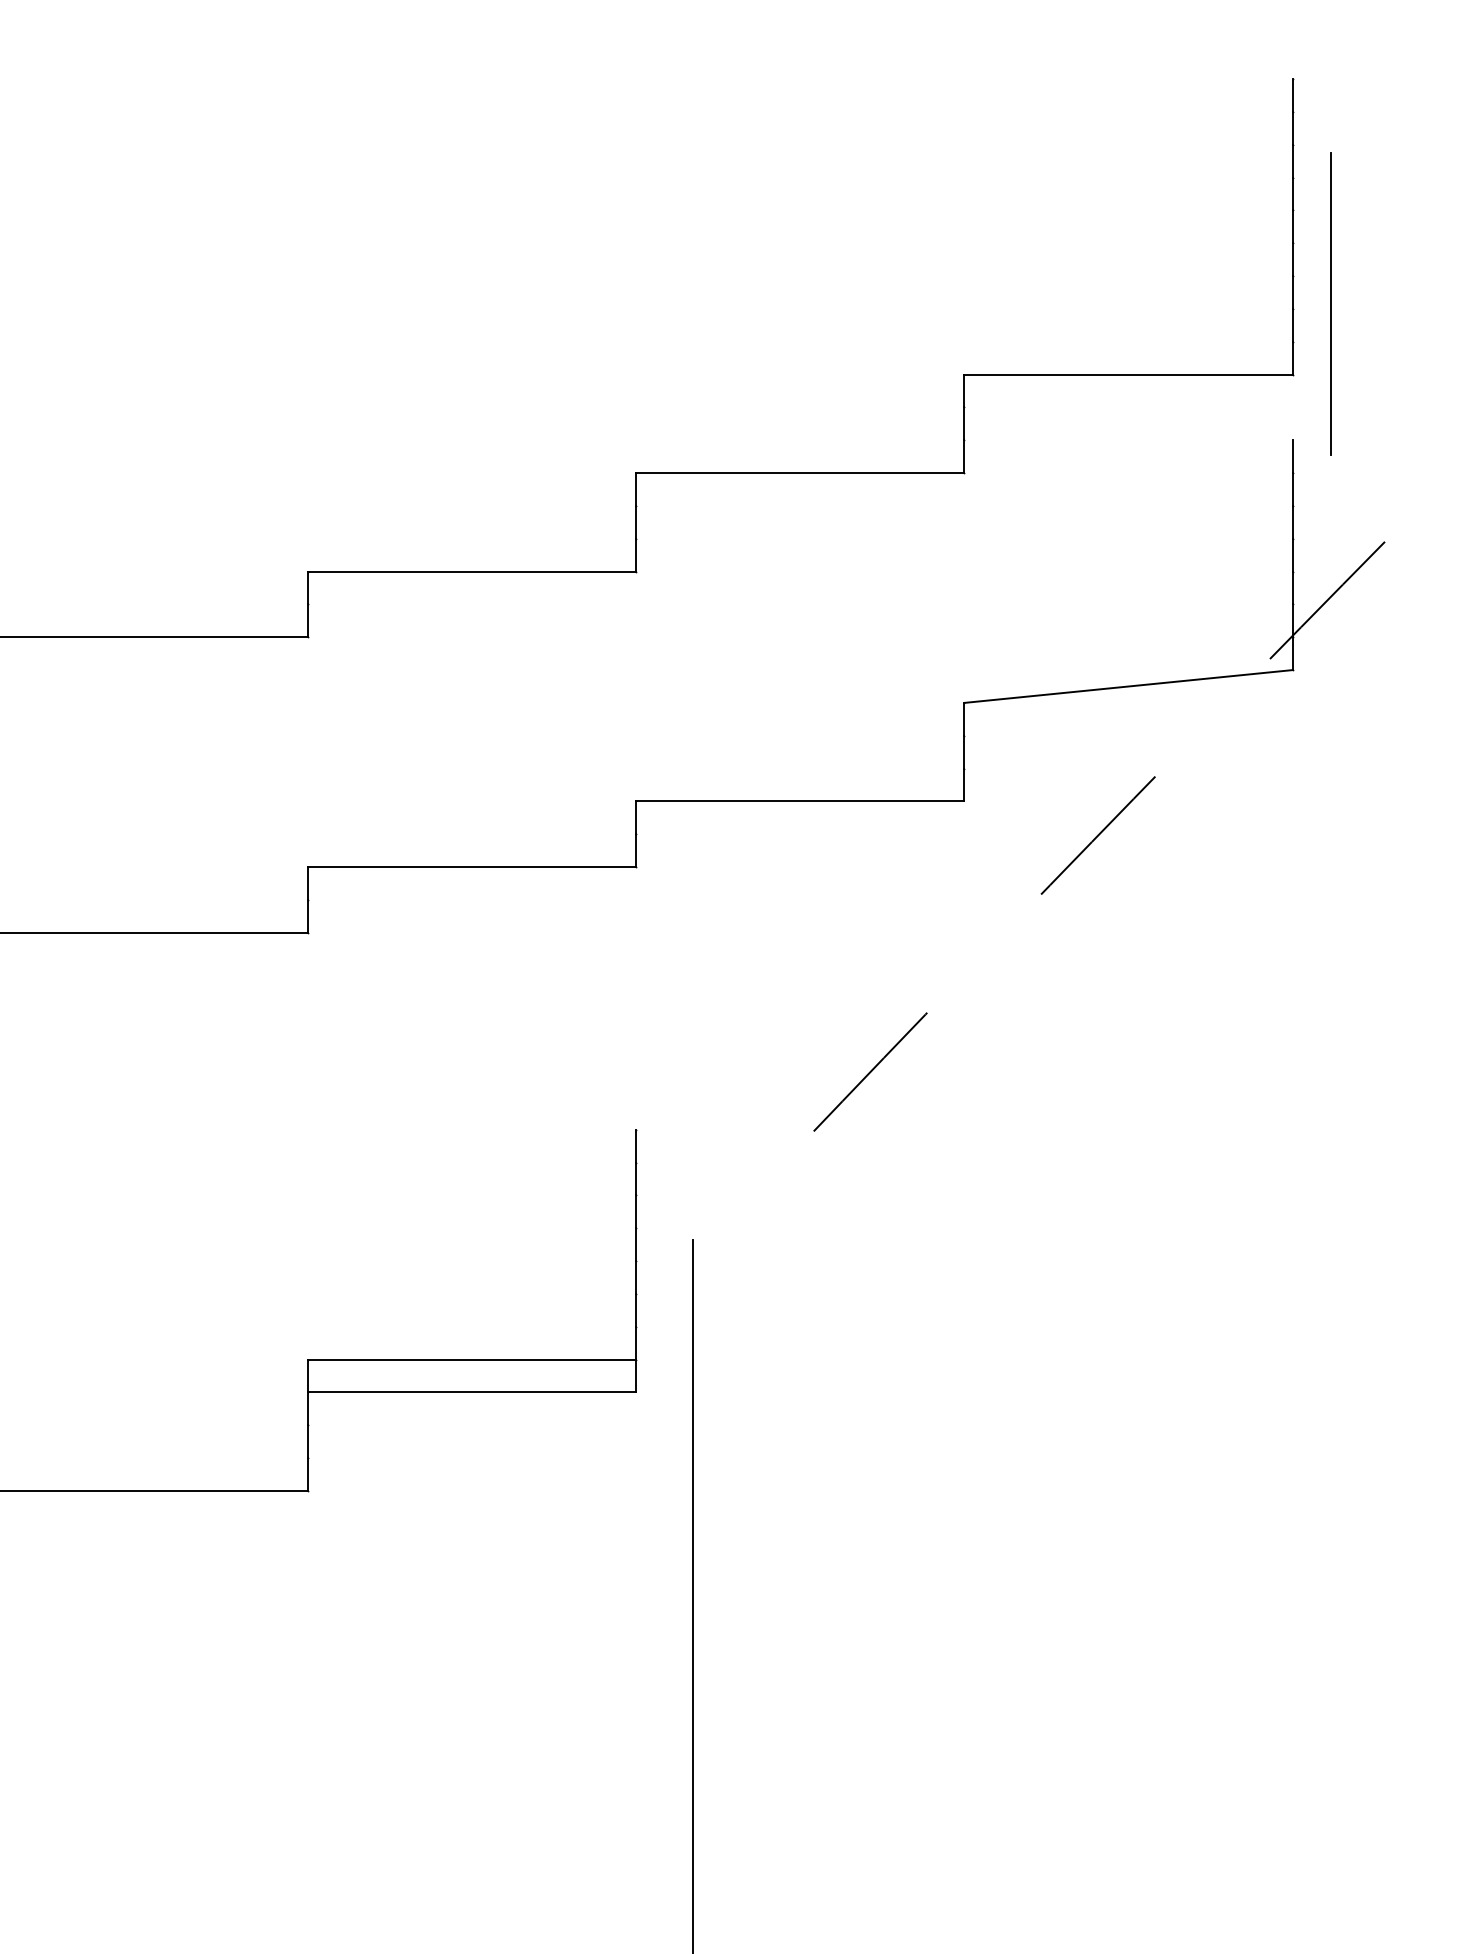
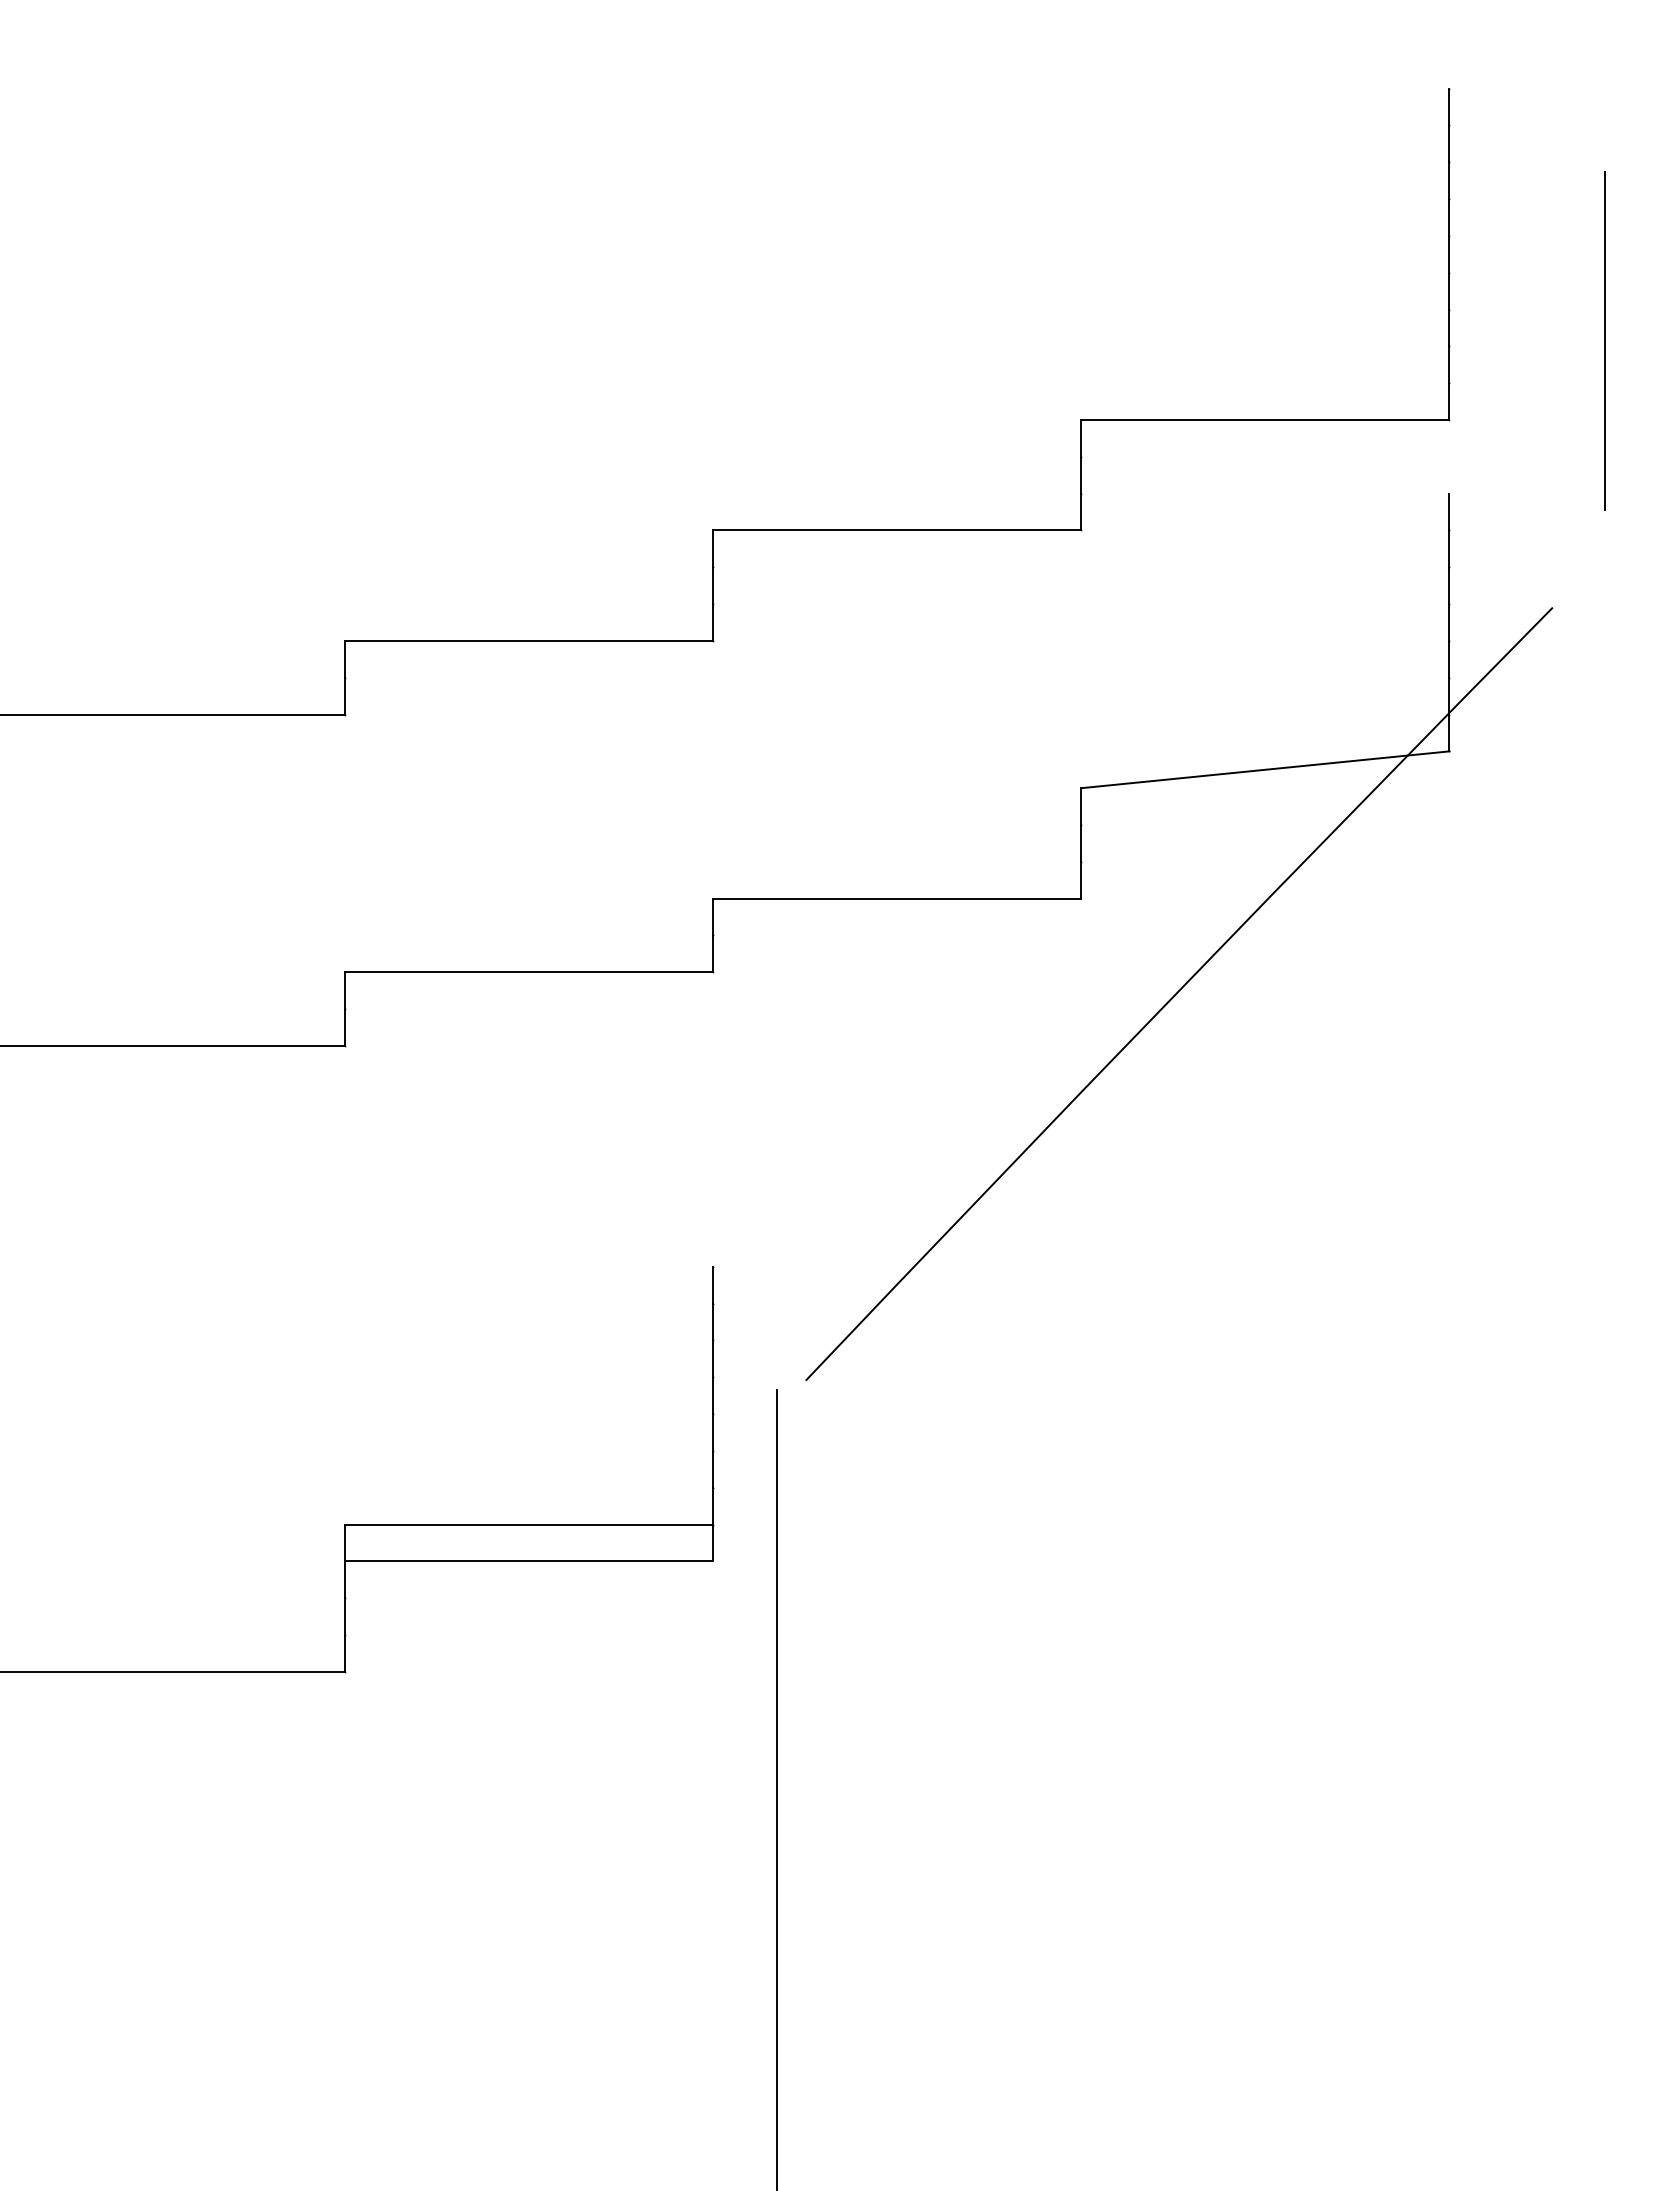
line: (1330, 303) -> (1604, 340), moved
arc: (1050, 885) -> (1177, 992), dashed -> solid

